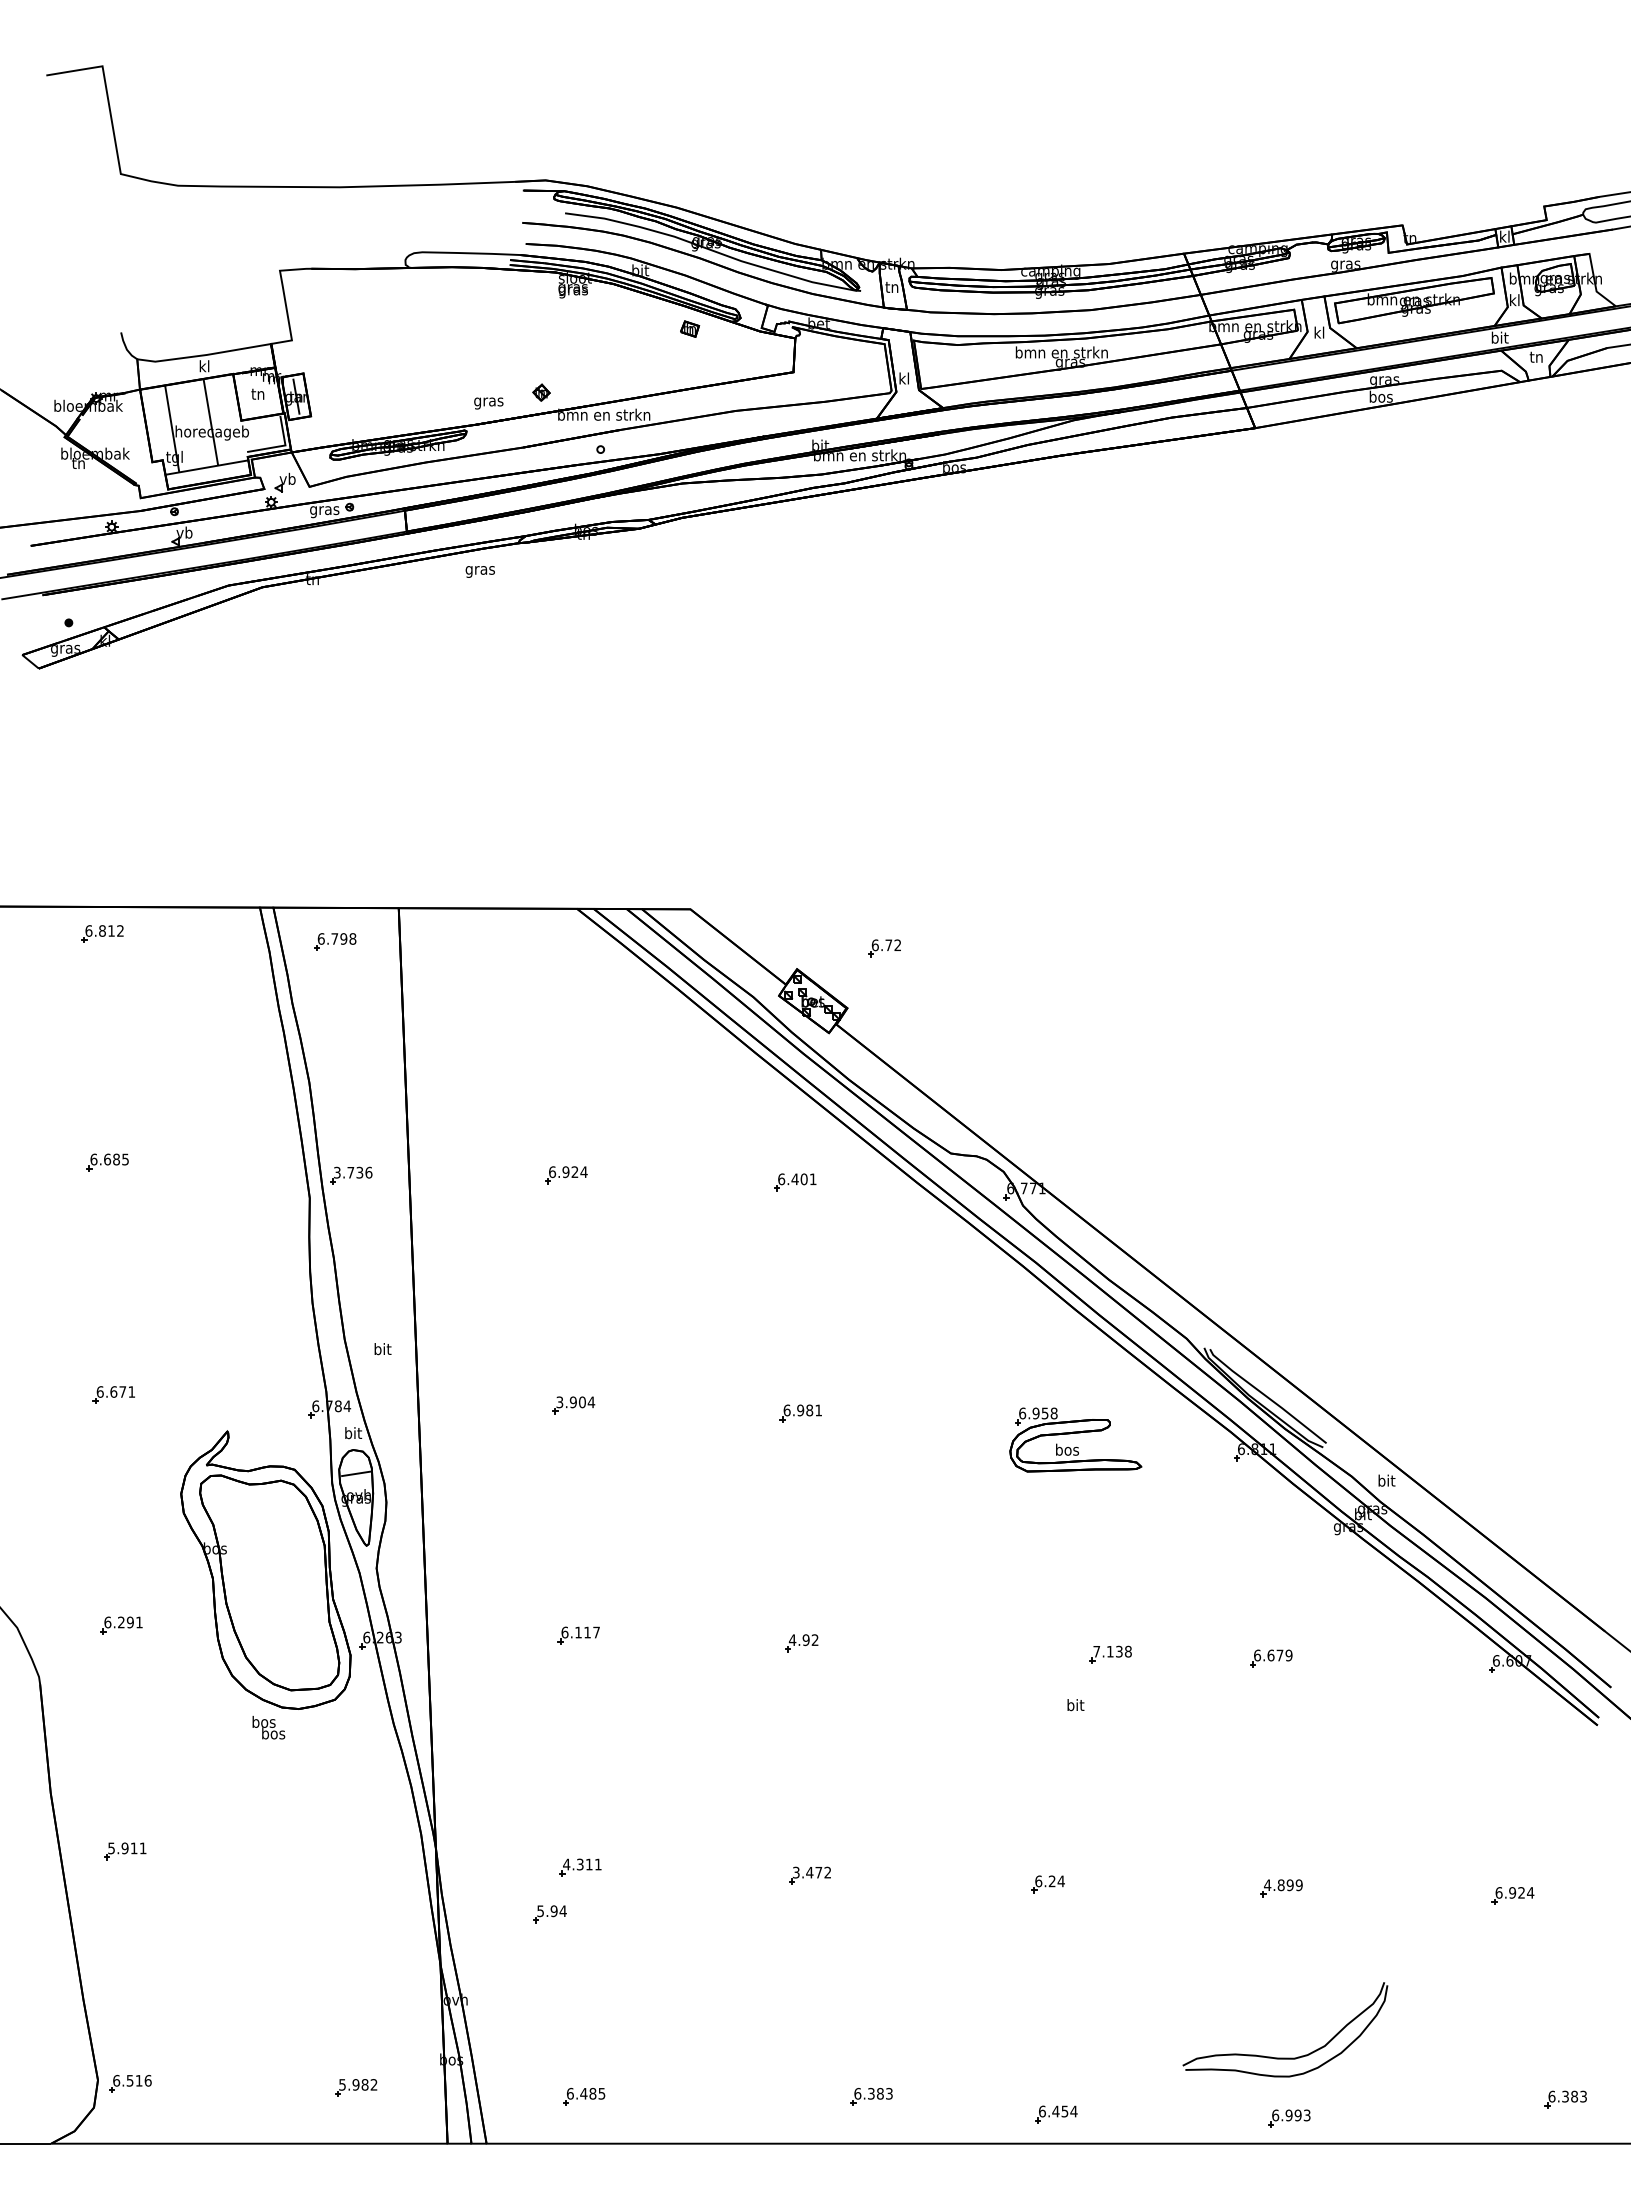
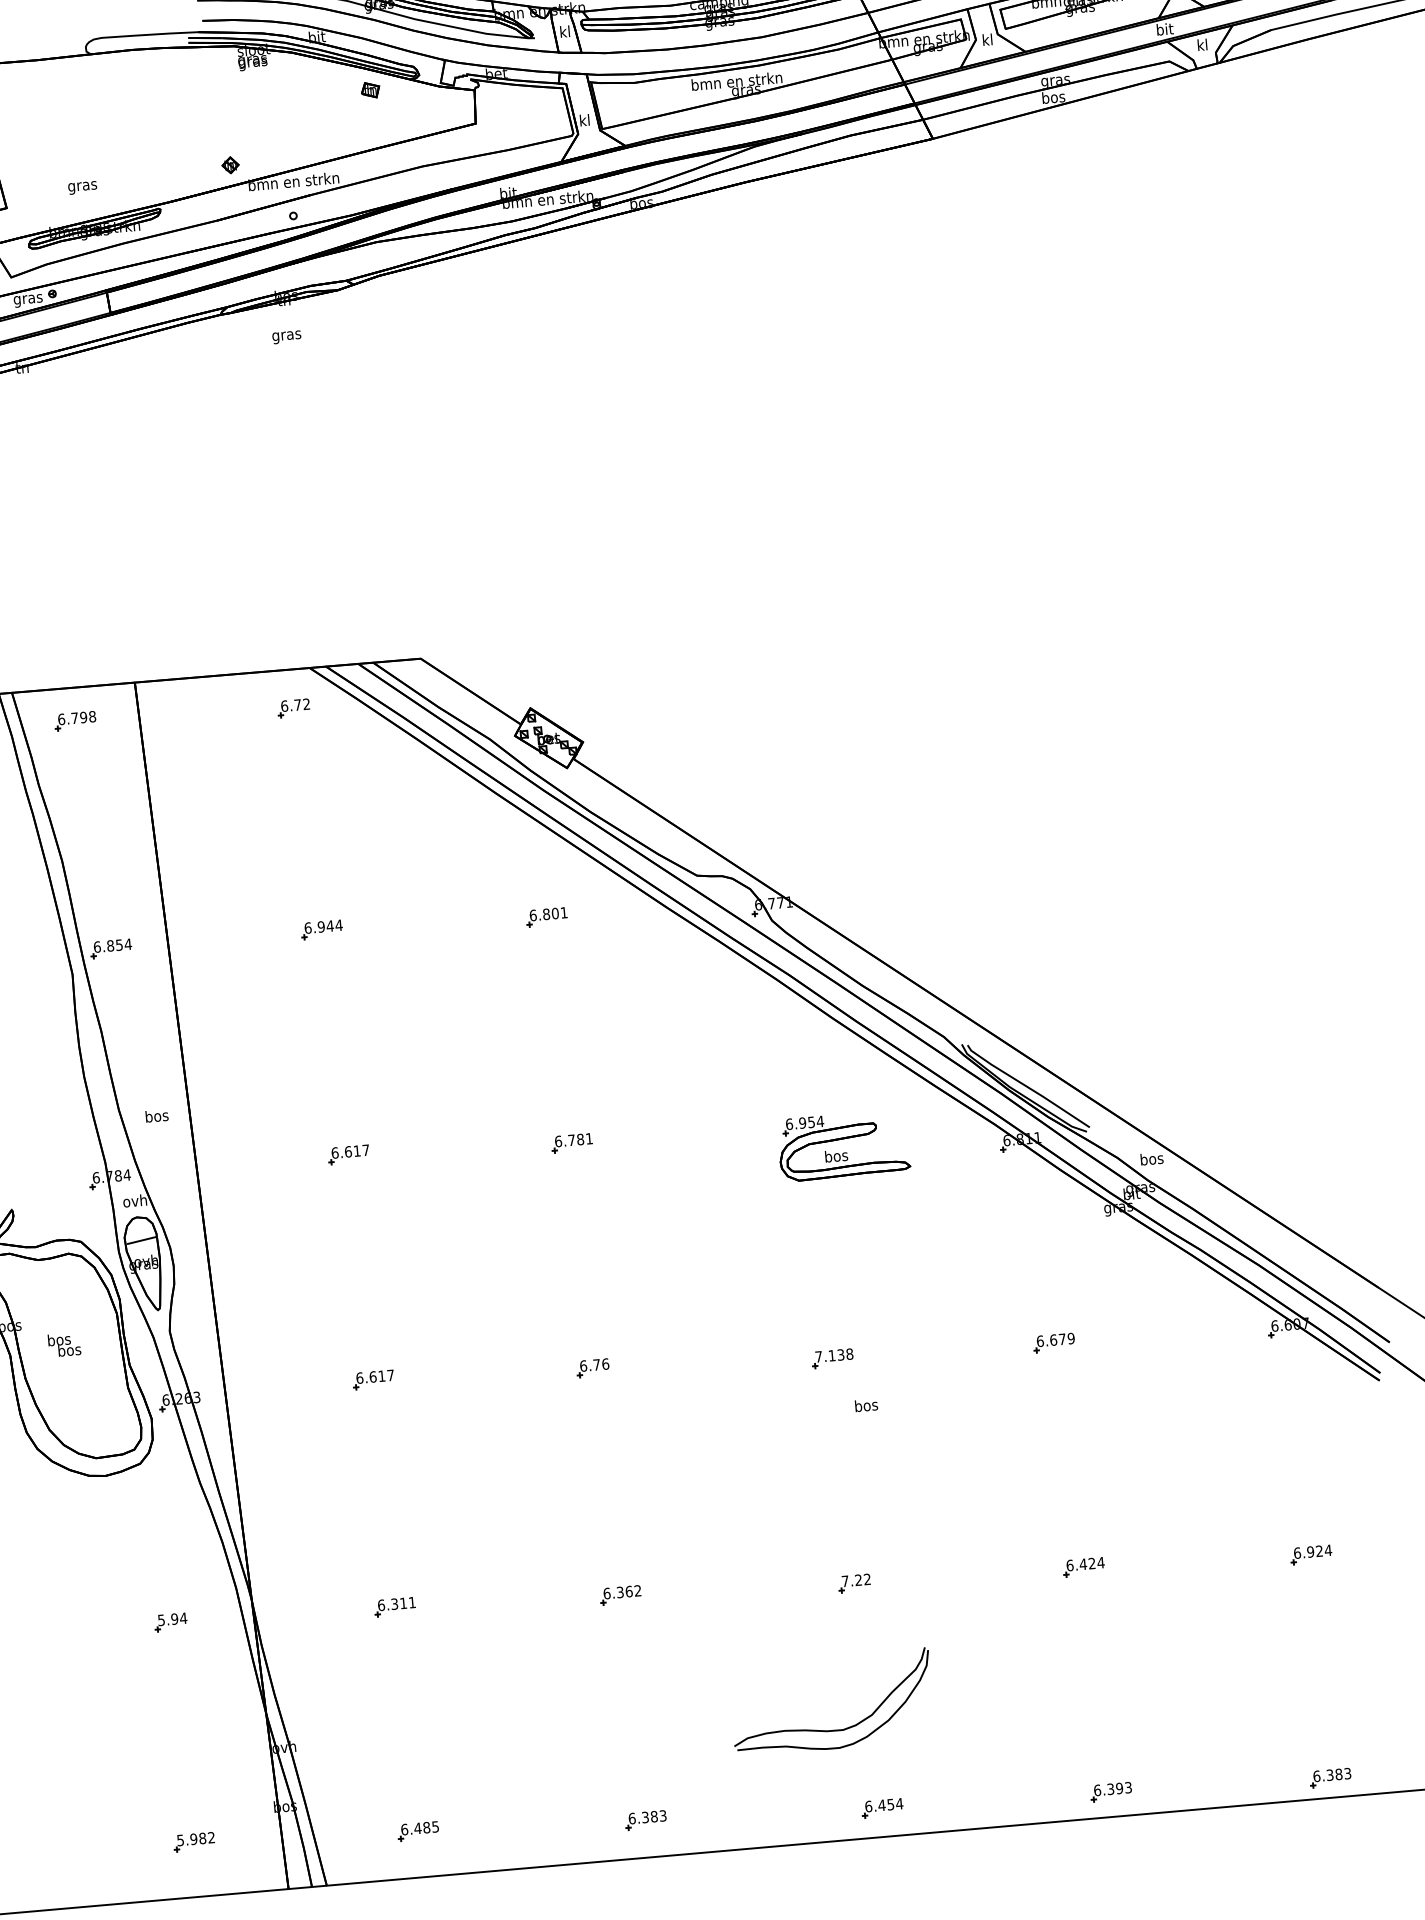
text: (891, 286) -> (564, 31), tn -> kl
text: (1535, 356) -> (1201, 44), tn -> kl
text: (488, 403) -> (82, 187), moved
text: (479, 571) -> (286, 336), moved
part: (884, 948) -> (293, 708), moved
text: (574, 1171) -> (329, 925), 6.924 -> 6.944
text: (352, 1172) -> (112, 945), 3.736 -> 6.854
text: (794, 1179) -> (545, 914), 6.401 -> 6.801
text: (382, 1349) -> (156, 1116), bit -> bos
text: (575, 1402) -> (350, 1151), 3.904 -> 6.617
text: (800, 1410) -> (571, 1140), 6.981 -> 6.781
text: (1053, 1413) -> (819, 1121), 6.958 -> 6.954
text: (352, 1433) -> (134, 1201), bit -> ovh
text: (1386, 1480) -> (1151, 1158), bit -> bos
text: (578, 1632) -> (373, 1376), 6.117 -> 6.617
text: (803, 1640) -> (594, 1365), 4.92 -> 6.76
part: (1110, 1654) -> (832, 1358), moved
text: (1075, 1705) -> (866, 1405), bit -> bos
text: (268, 1727) -> (64, 1344), moved
text: (566, 1864) -> (381, 1605), 4.311 -> 6.311
text: (807, 1872) -> (618, 1592), 3.472 -> 6.362
text: (1049, 1881) -> (855, 1580), 6.24 -> 7.22
text: (1283, 1885) -> (1085, 1564), 4.899 -> 6.424
part: (549, 1914) -> (170, 1622), moved
part: (1285, 2057) -> (834, 1729), moved
part: (871, 2096) -> (645, 1820), moved
part: (1565, 2099) -> (1330, 1777), moved
text: (1288, 2115) -> (1110, 1789), 6.993 -> 6.393

